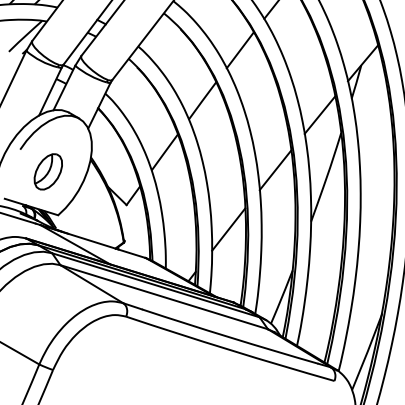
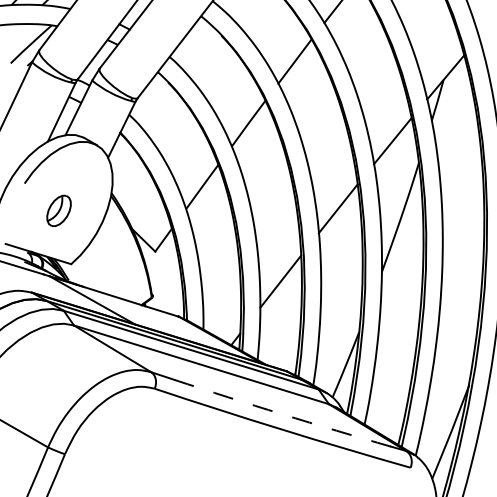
part: (47, 171) -> (58, 210), size x0.7
arc: (229, 337) -> (281, 414), solid -> dashed

